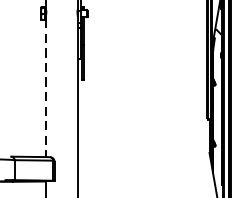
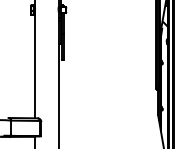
line: (45, 88) -> (34, 66), dashed -> solid

